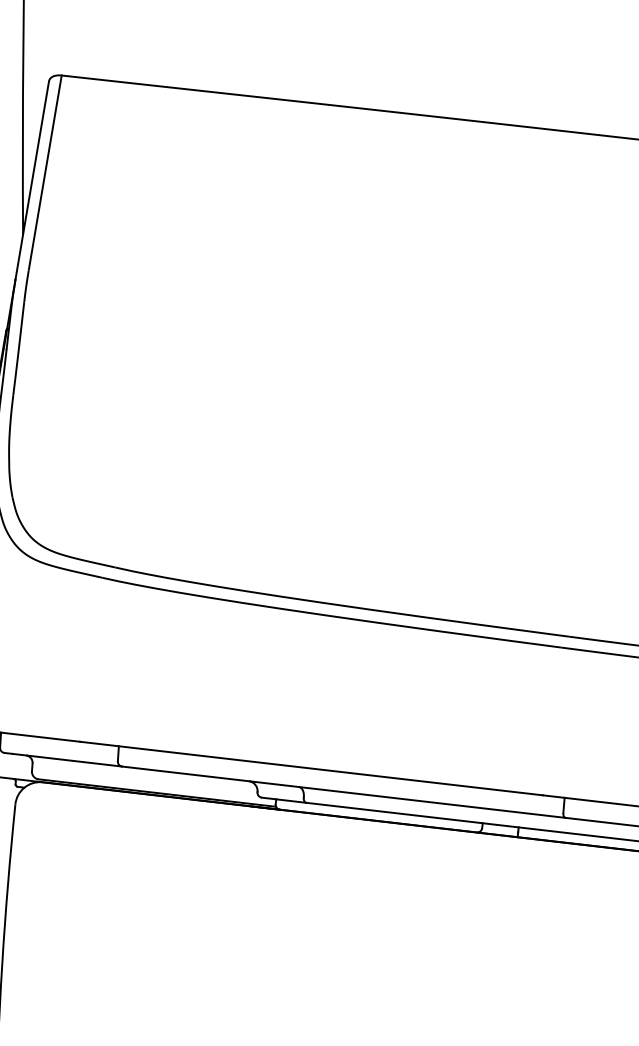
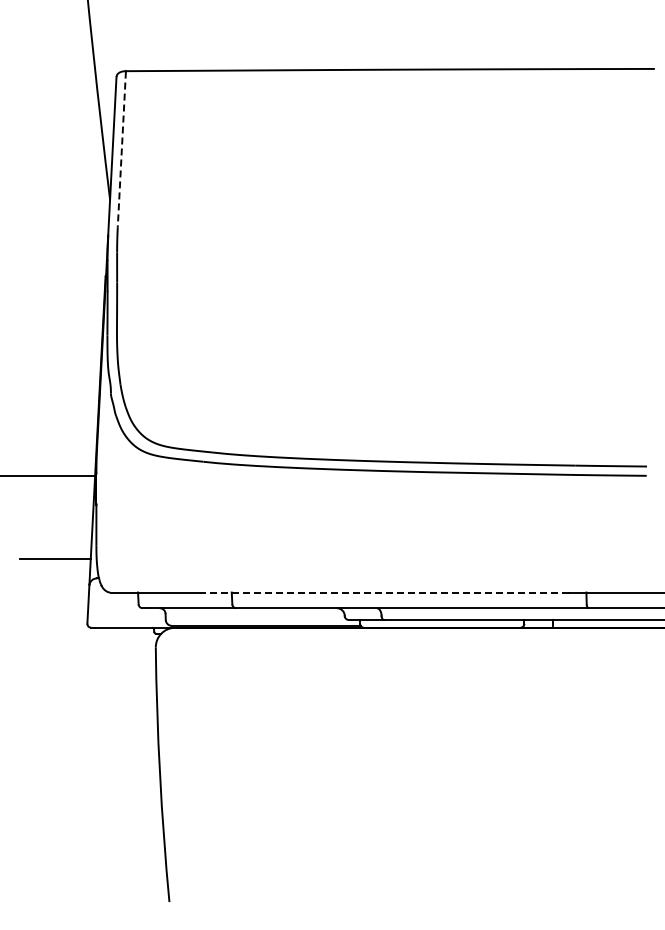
line: (44, 172) -> (121, 148), solid -> dashed
line: (310, 768) -> (384, 592), solid -> dashed

